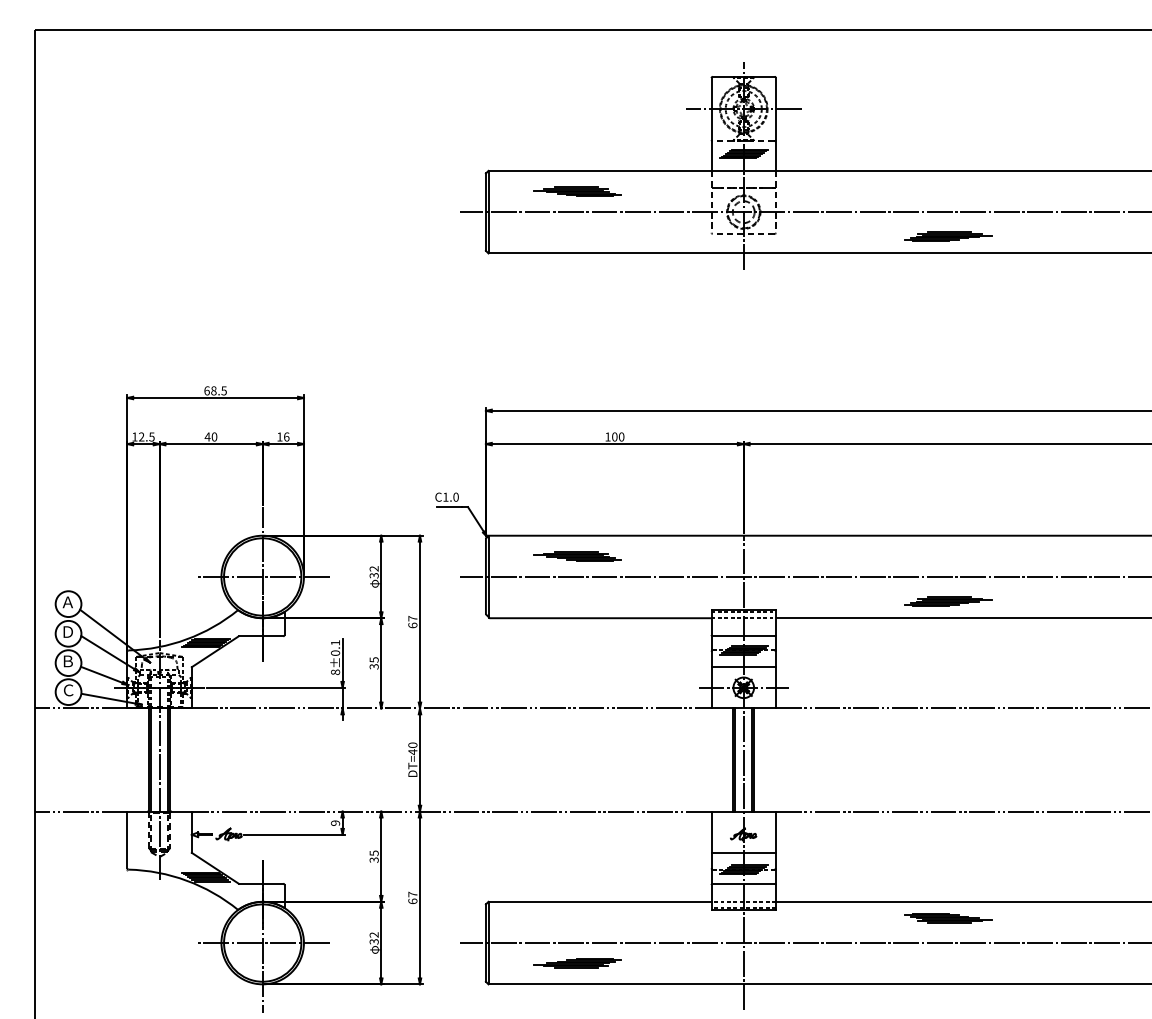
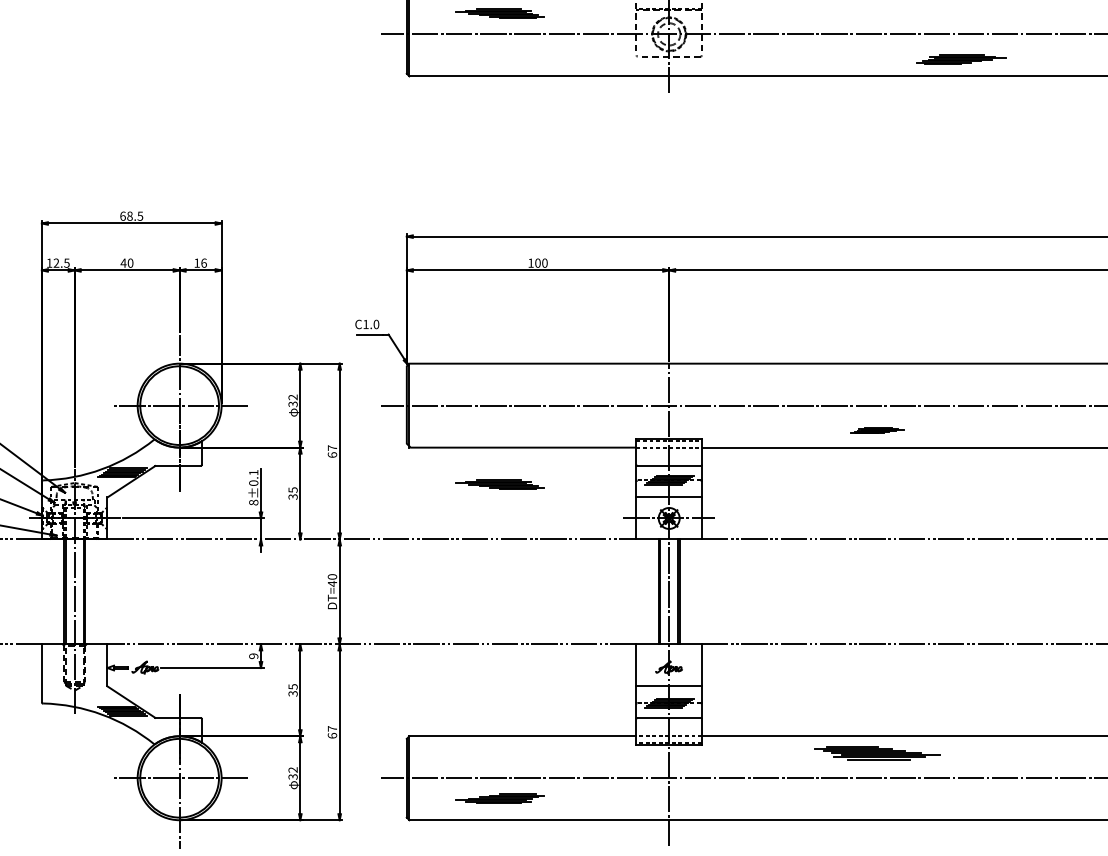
part: (948, 236) -> (961, 59), moved
part: (577, 556) -> (500, 484), moved
part: (948, 601) -> (877, 430), size x0.6
part: (948, 918) -> (877, 753), size x1.4

